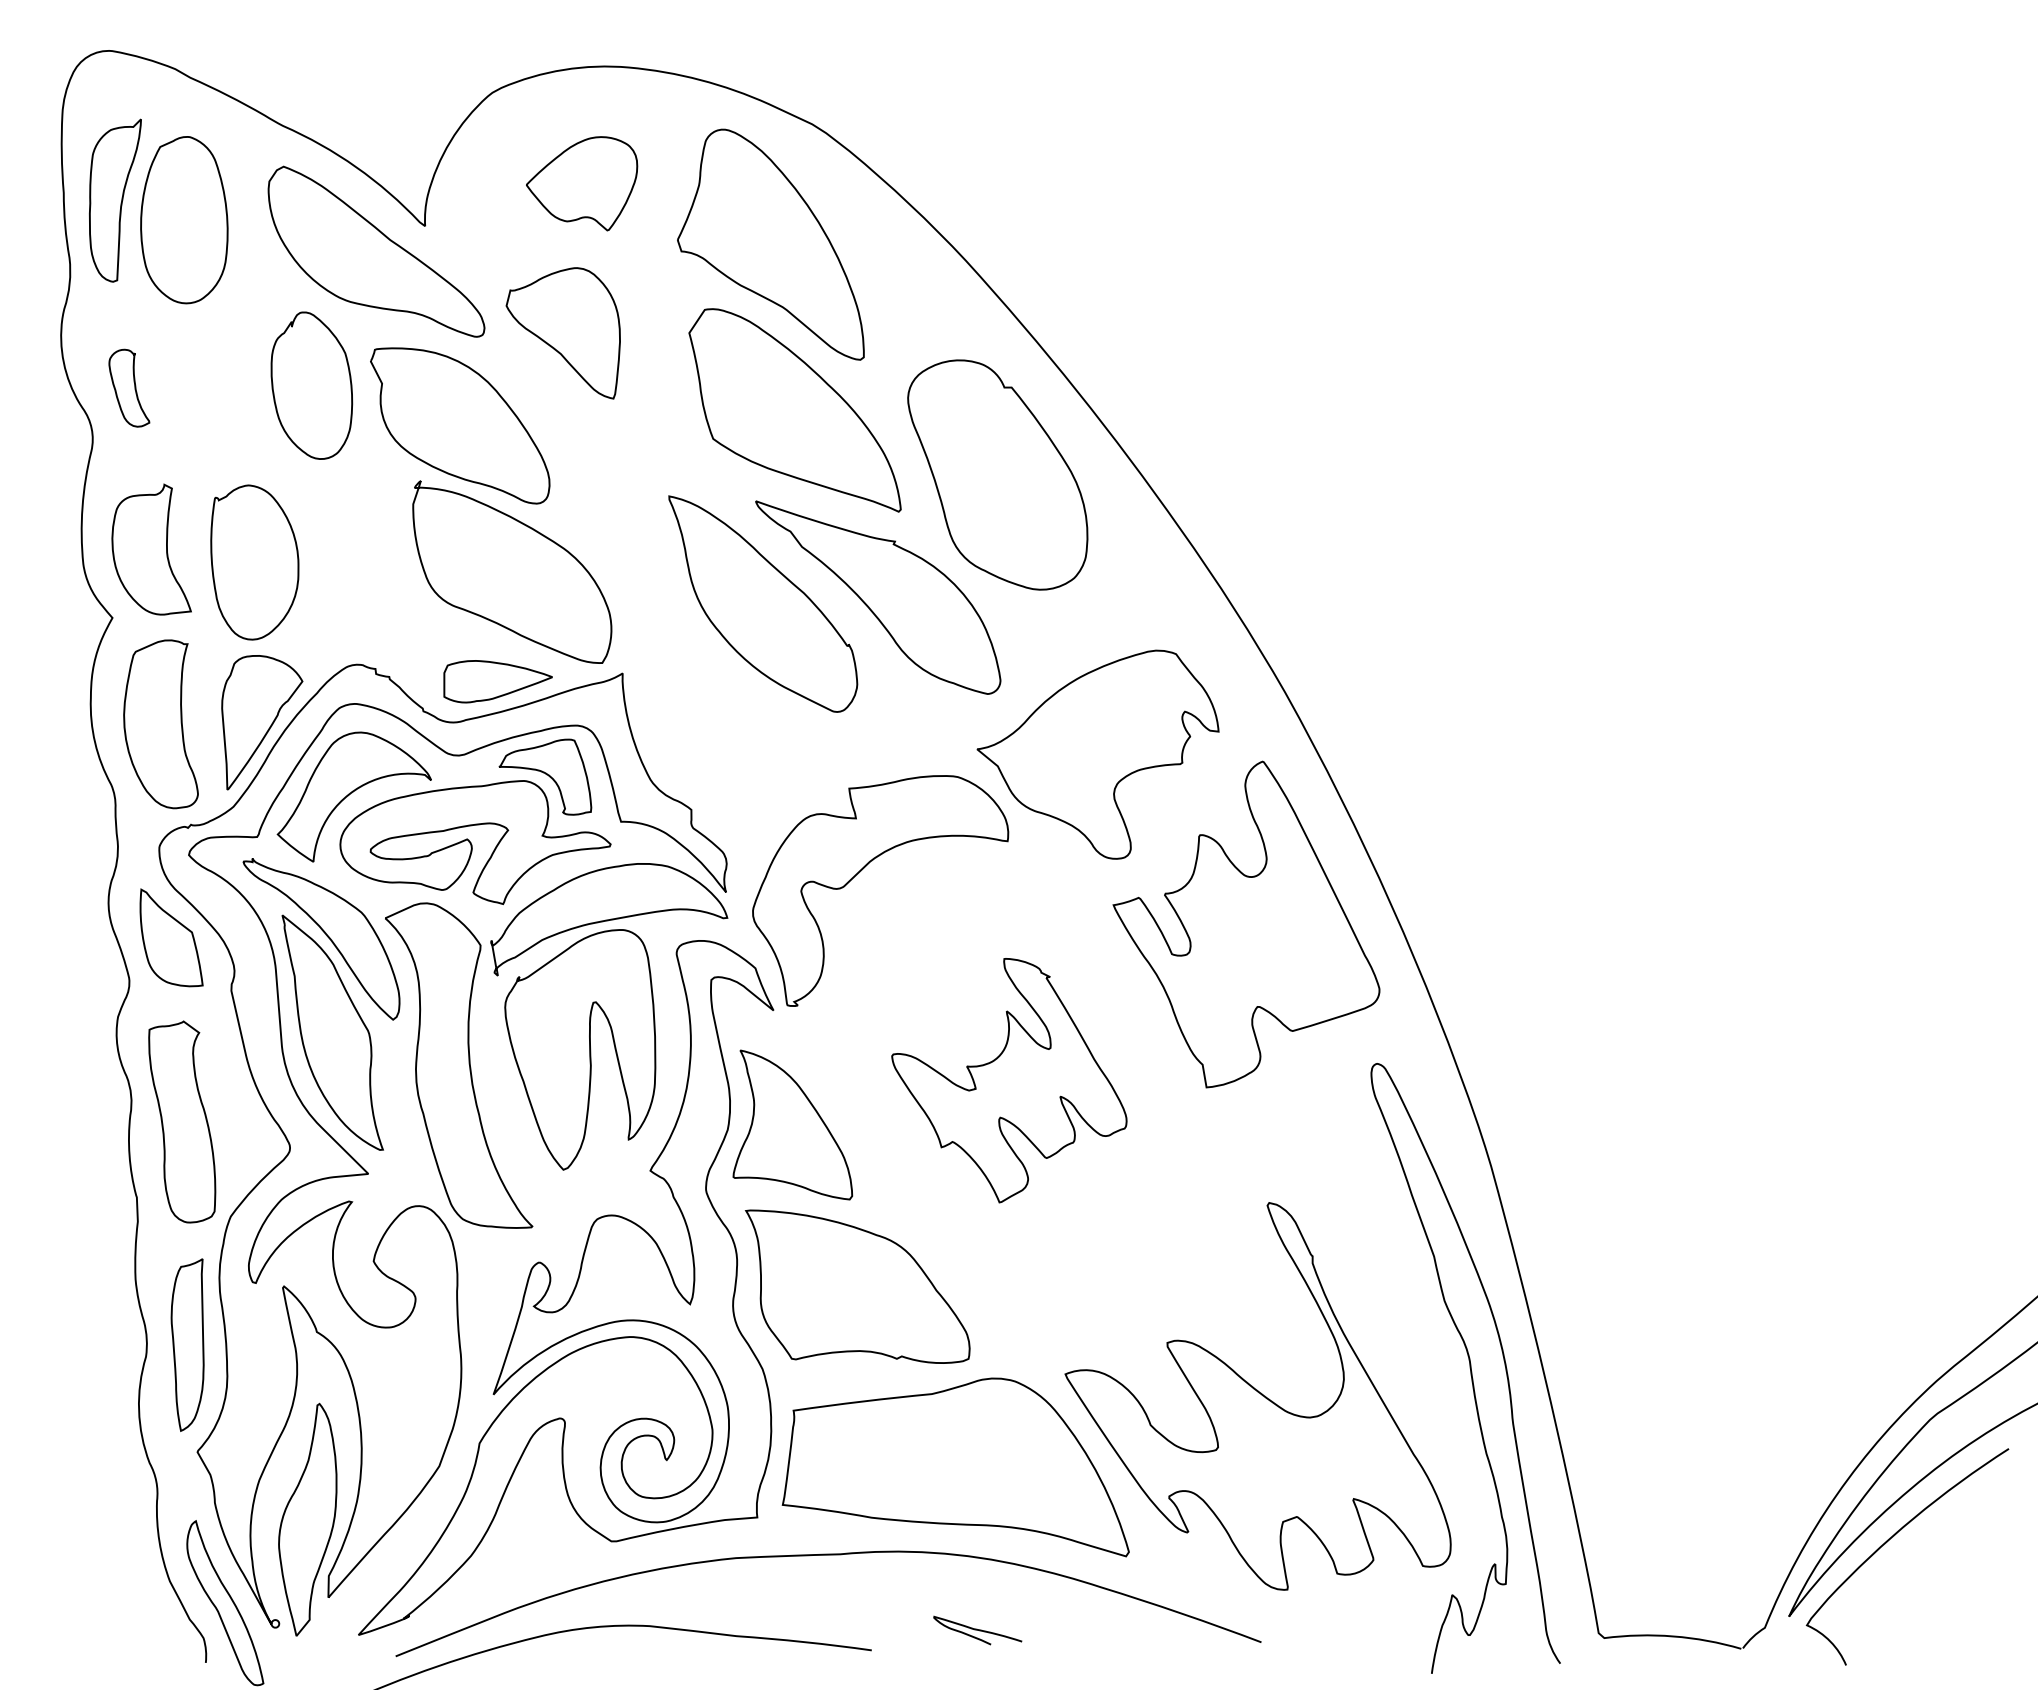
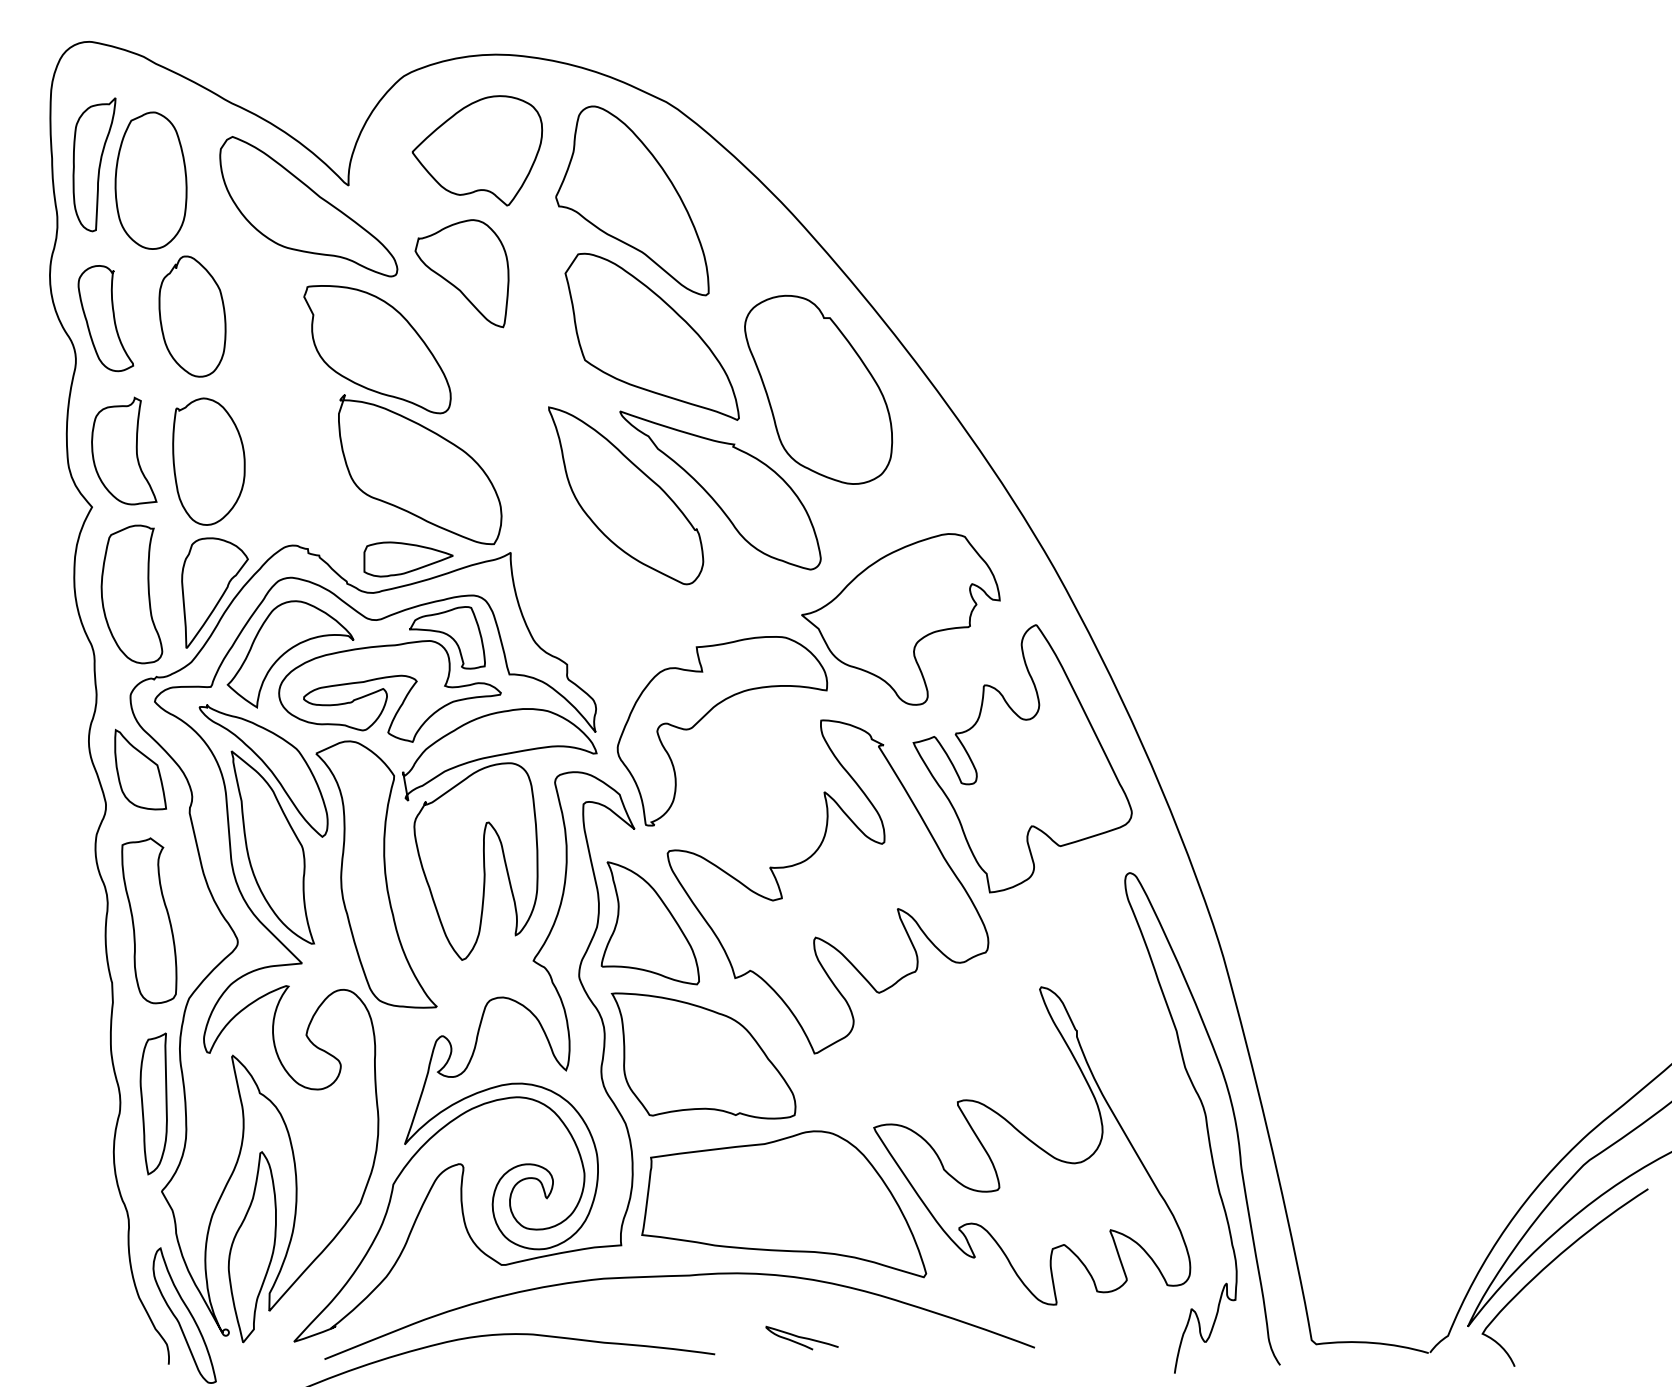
part: (581, 183) -> (476, 150), size x1.43
part: (311, 385) -> (192, 316), moved
part: (129, 388) -> (106, 318), size x1.67
part: (1009, 1080) -> (828, 886), size x1.67

